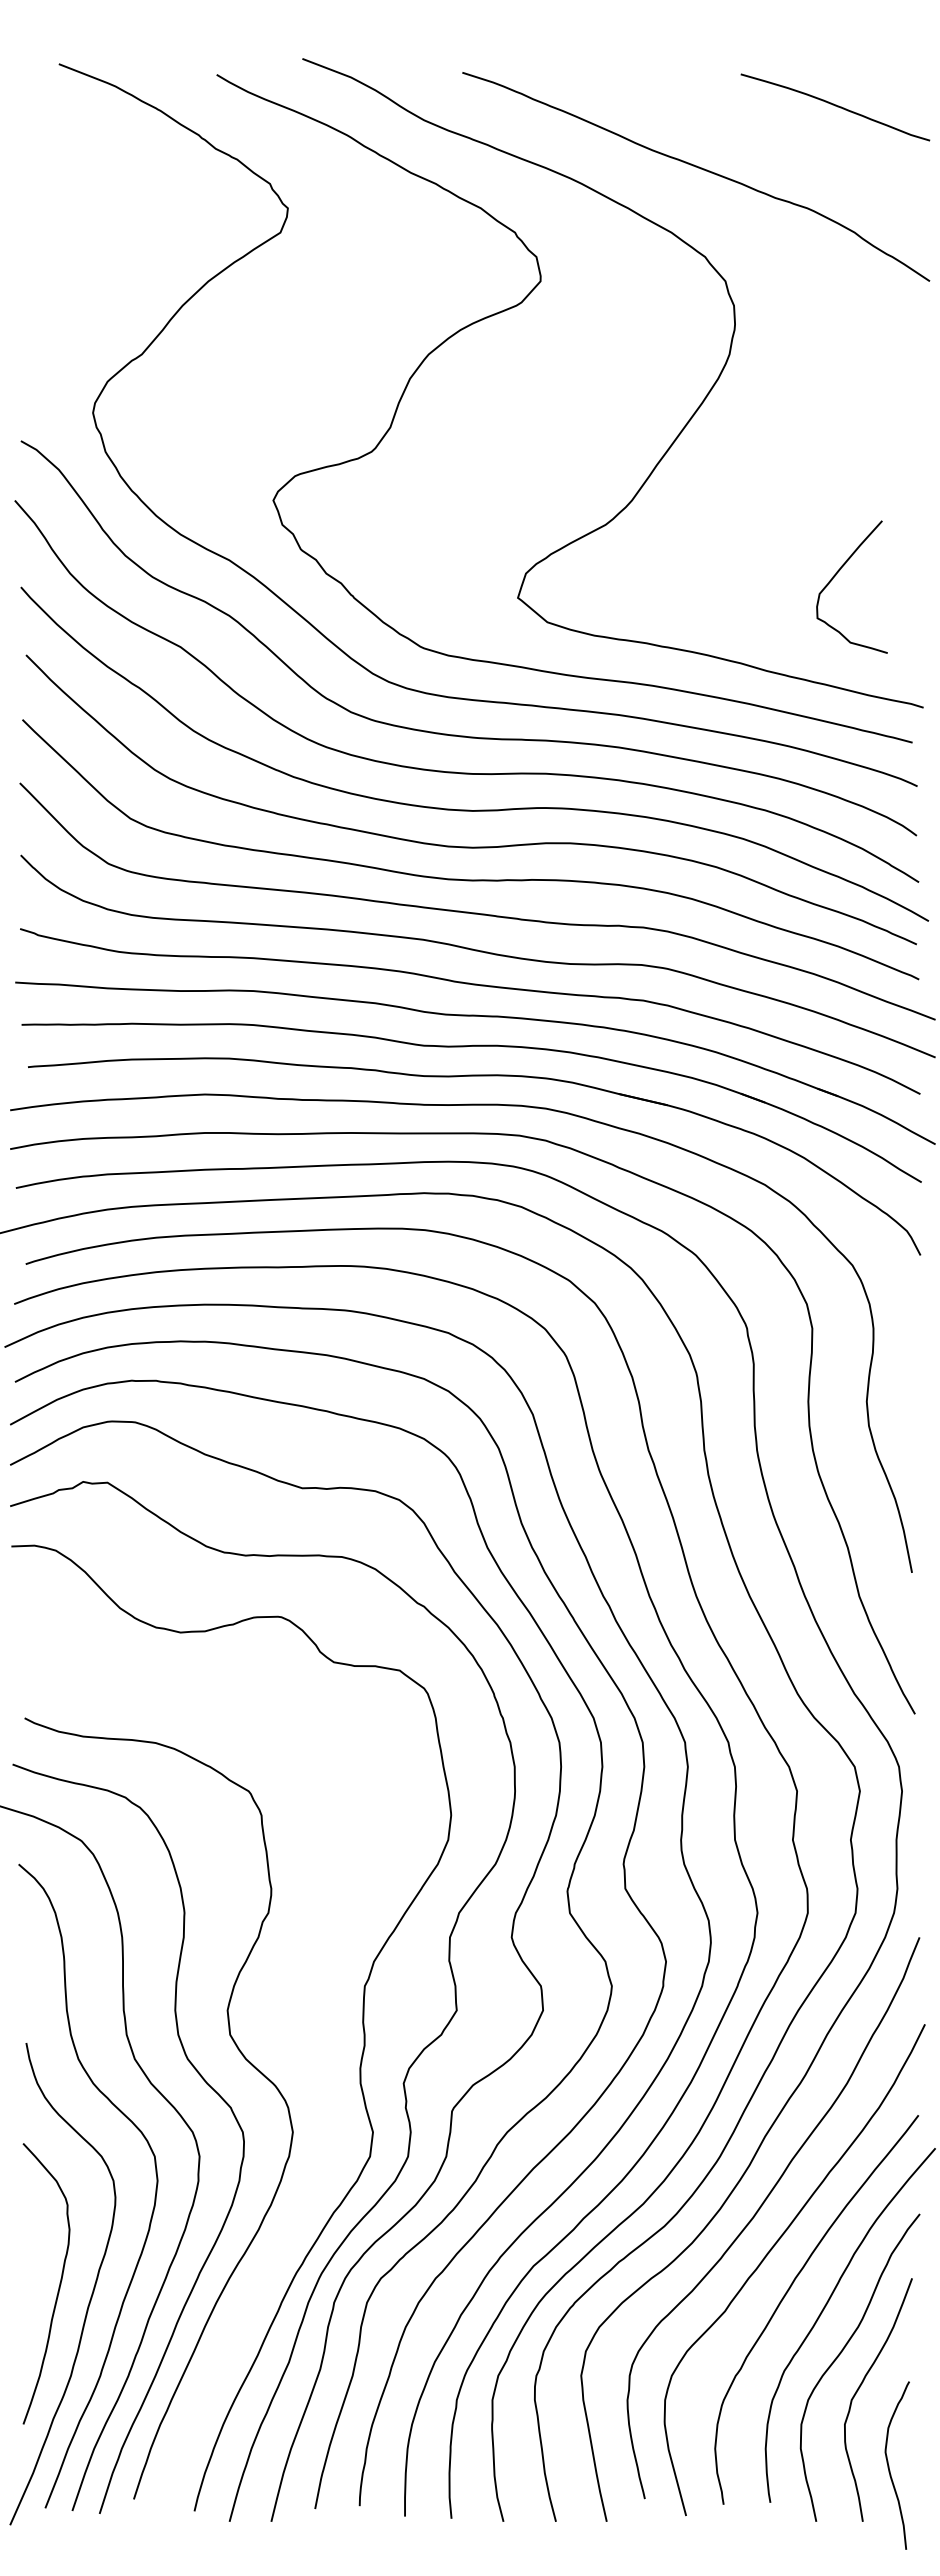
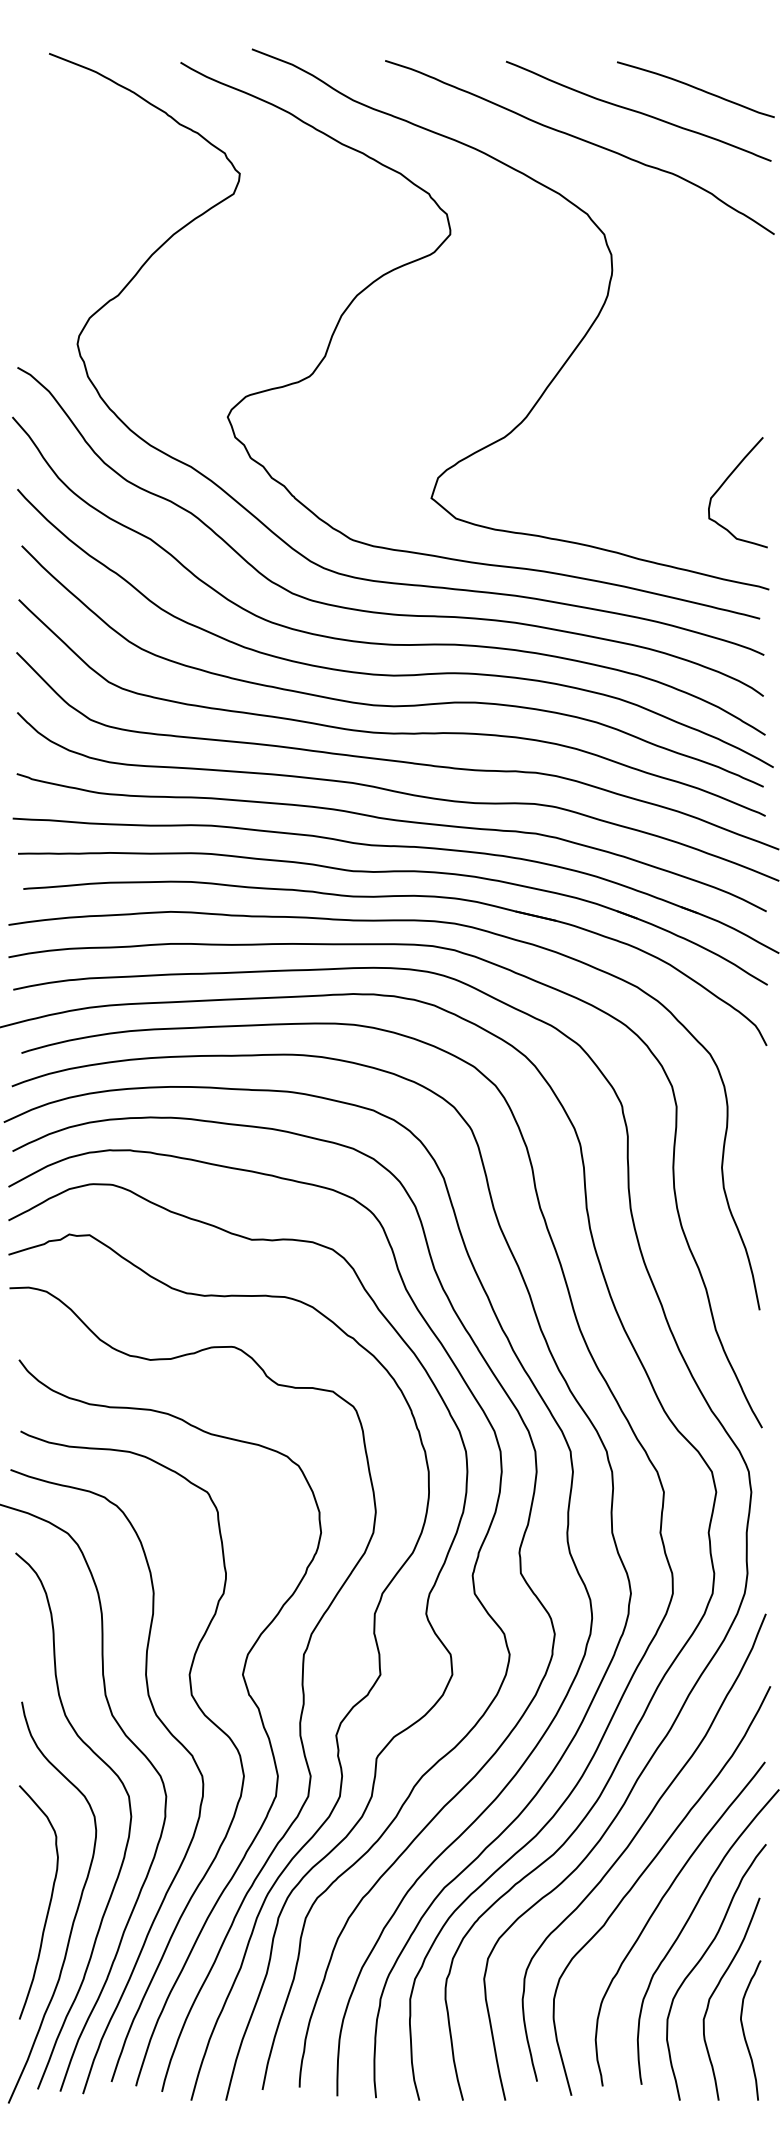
curve: (766, 133) -> (638, 111), added
curve: (836, 575) -> (725, 482), moved
curve: (297, 2033) -> (247, 1693), added
curve: (889, 2465) -> (744, 2030), moved

